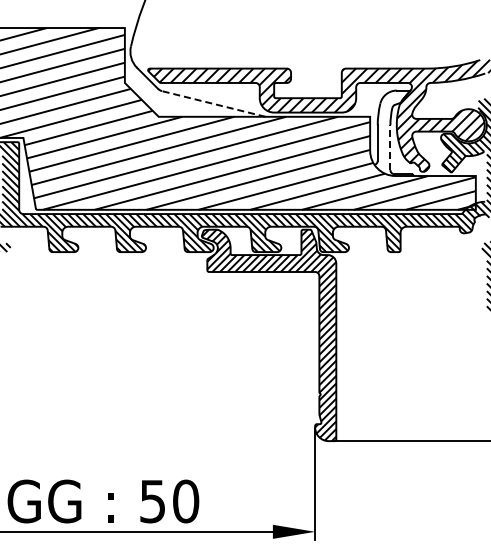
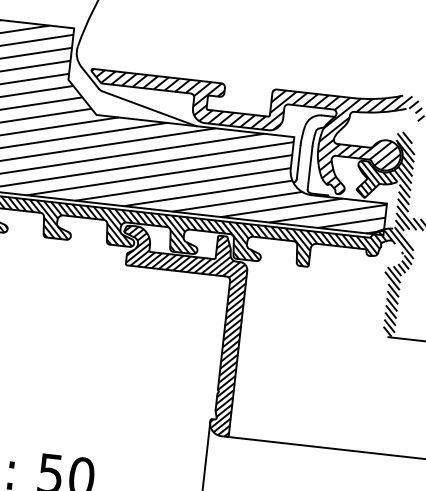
line: (213, 103) -> (149, 108), dashed -> solid
line: (390, 147) -> (310, 168), dashed -> solid

